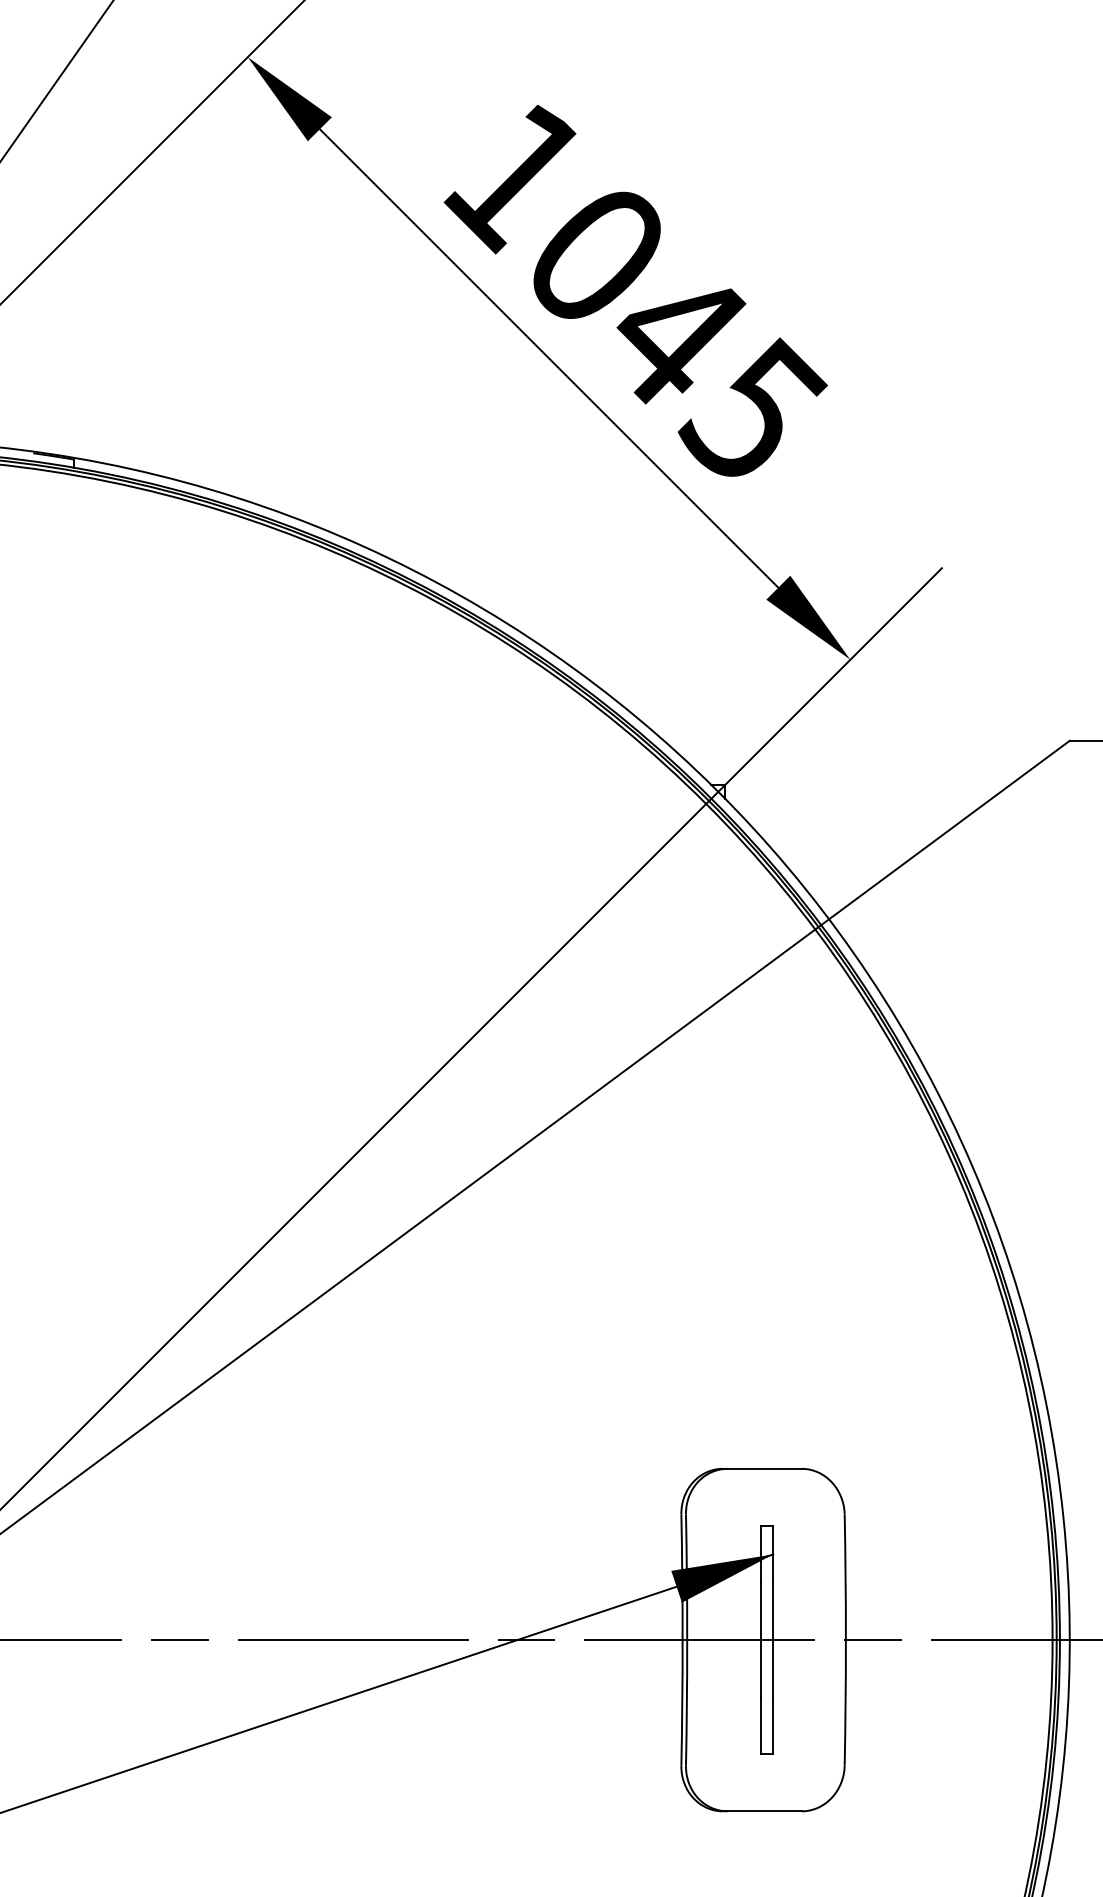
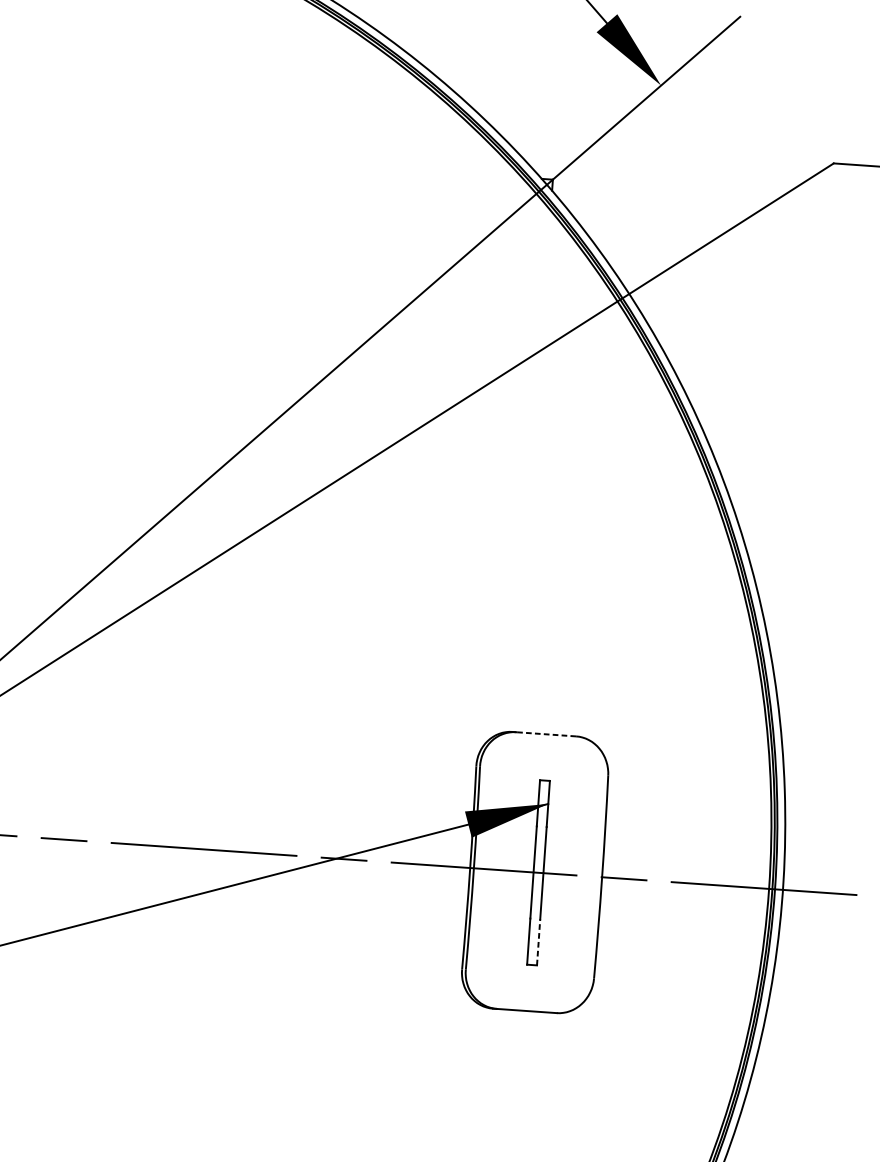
line: (764, 1468) -> (546, 734), solid -> dashed
line: (773, 1725) -> (538, 942), solid -> dashed

